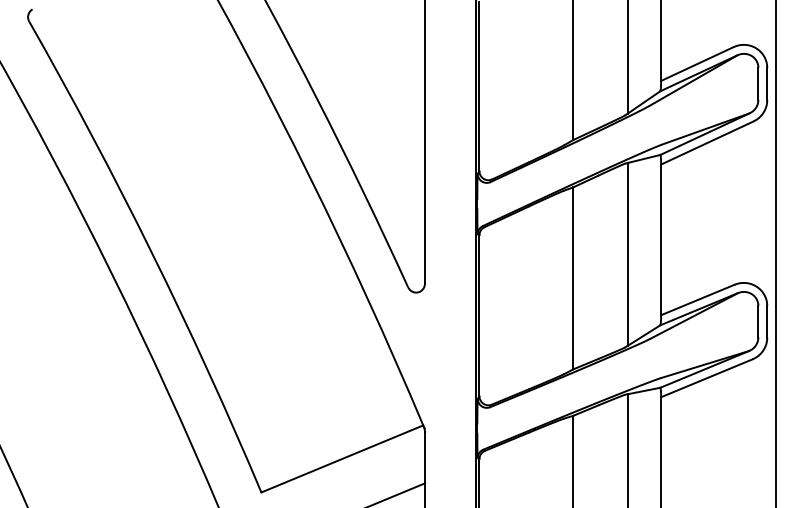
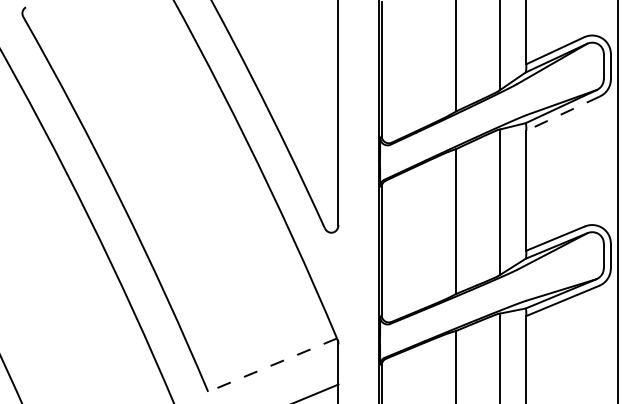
line: (707, 142) -> (563, 113), solid -> dashed
line: (342, 459) -> (272, 365), solid -> dashed

